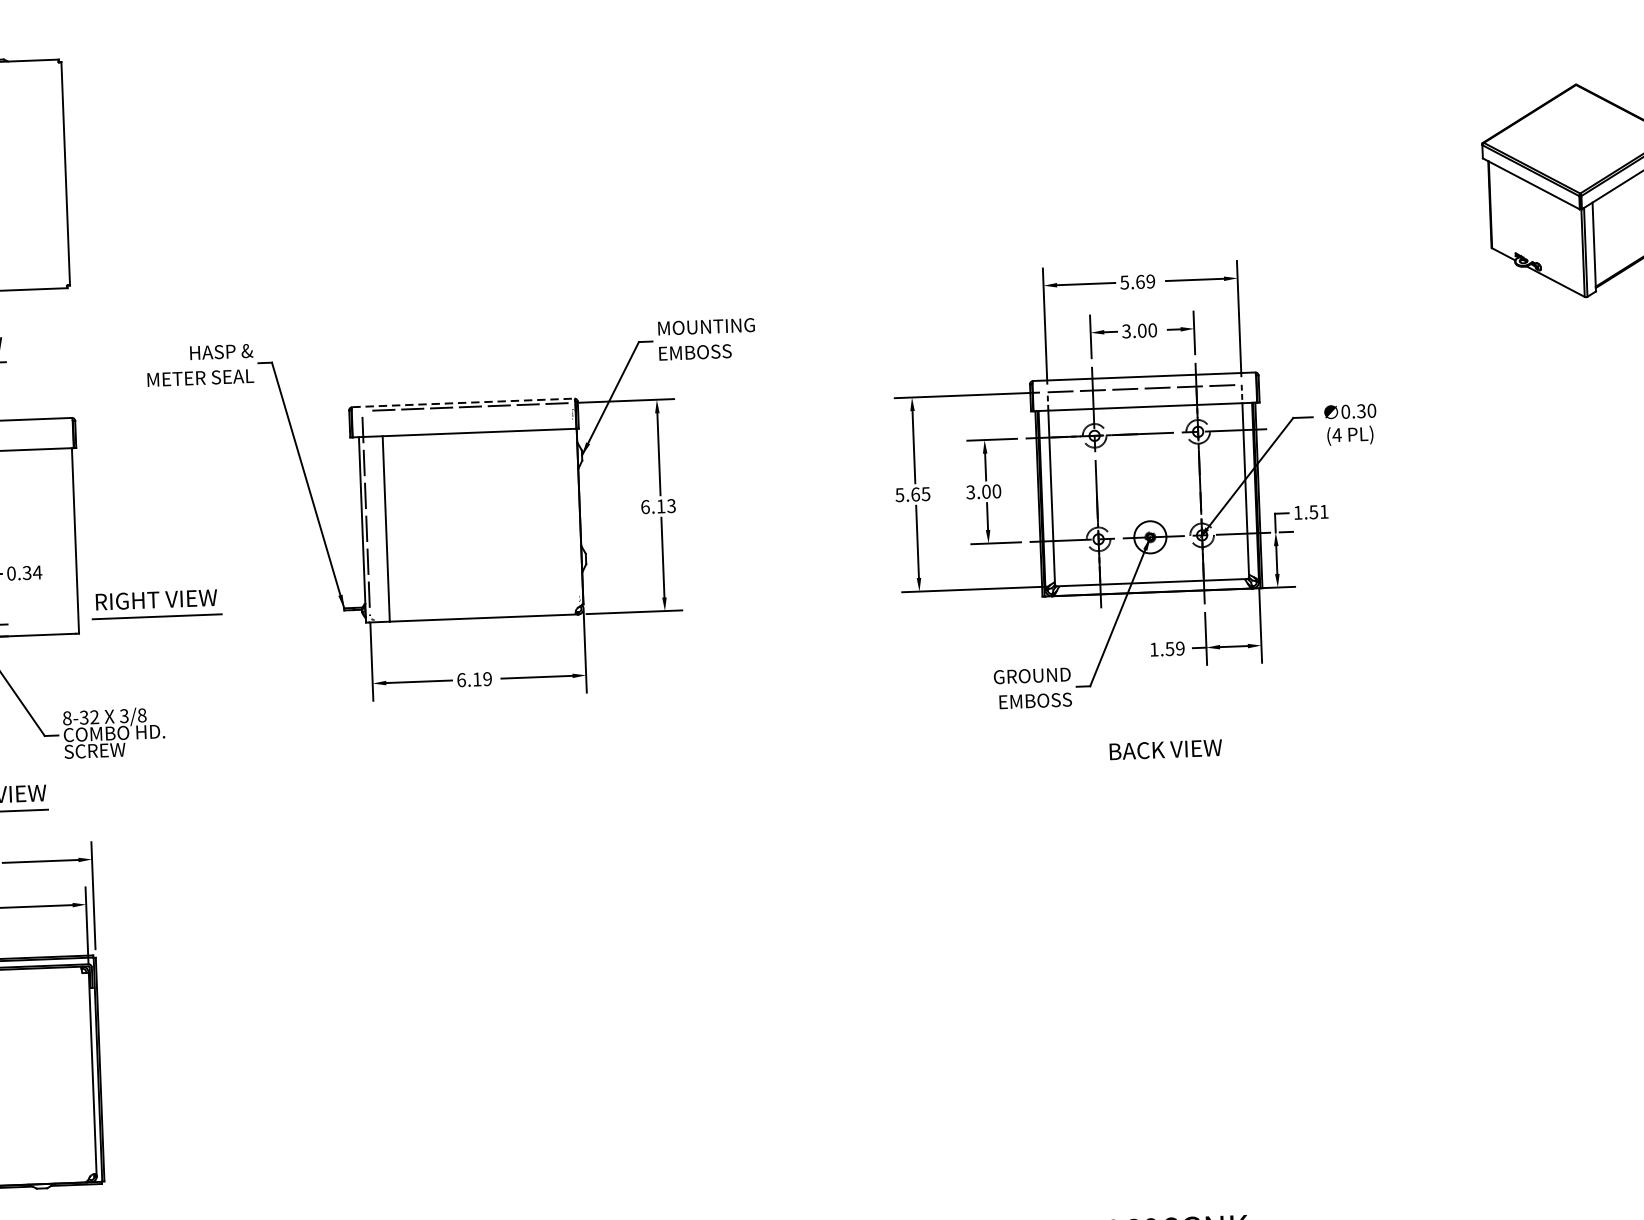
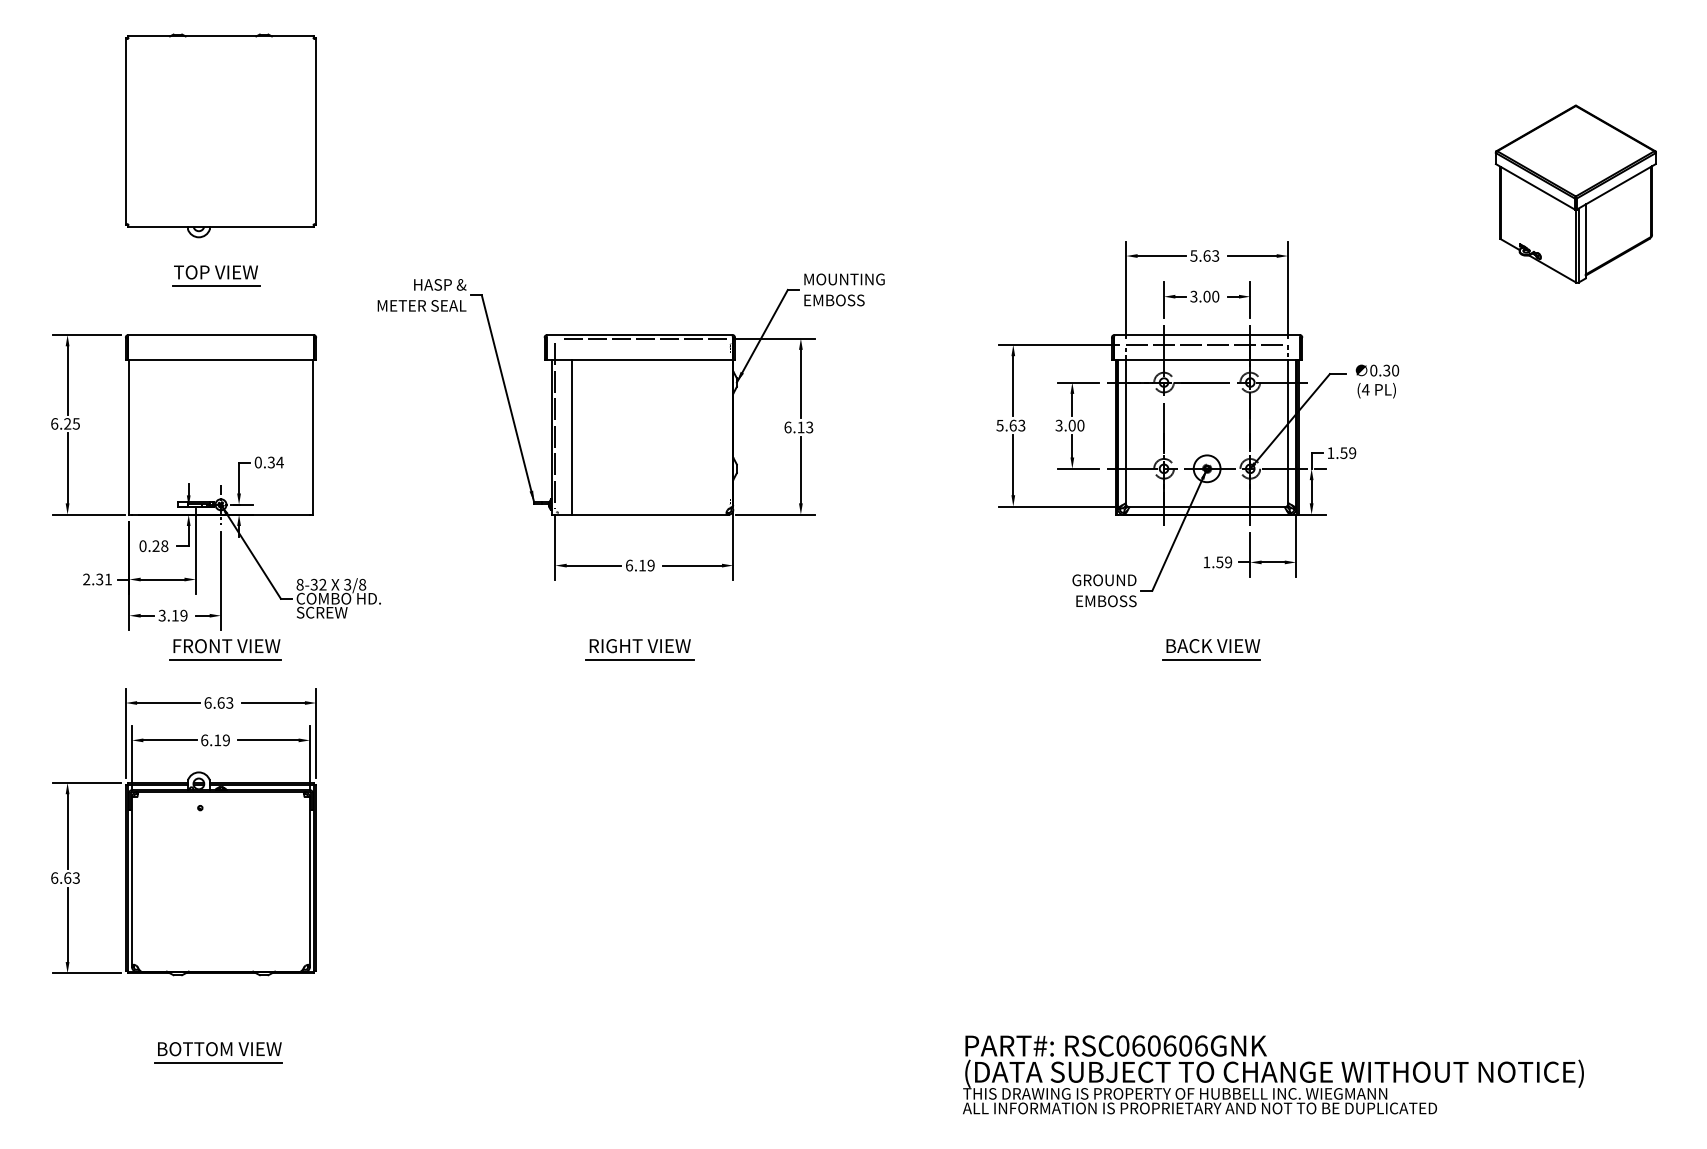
text: (1150, 280) -> (1215, 255), 5.69 -> 5.63
line: (462, 402) -> (639, 334), dashed -> solid
text: (925, 492) -> (1021, 424), 5.65 -> 5.63
text: (1324, 511) -> (1352, 452), 1.51 -> 1.59
part: (155, 604) -> (639, 649), moved
line: (1164, 767) -> (1211, 660), added

